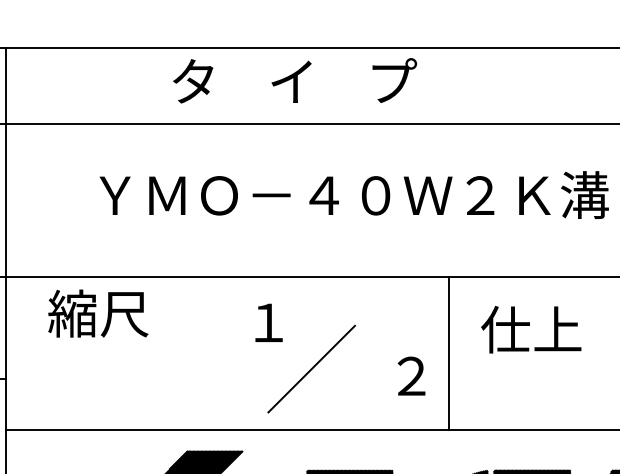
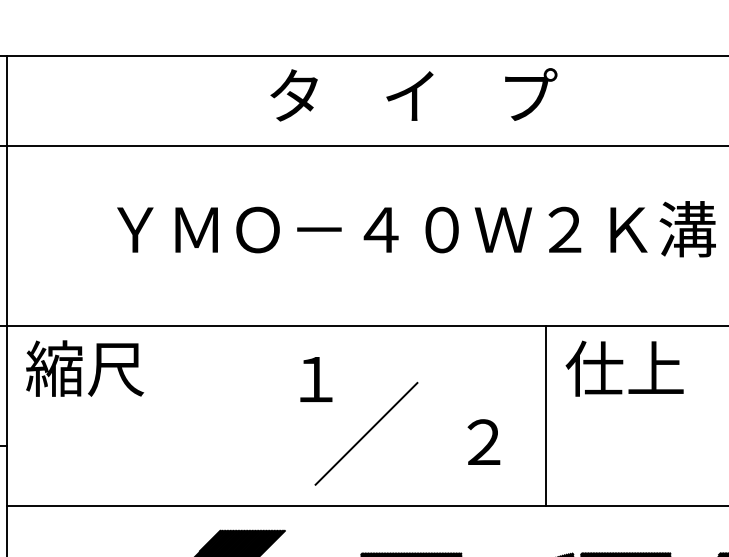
text: (295, 80) -> (414, 94), moved
text: (98, 313) -> (85, 368), moved
text: (531, 329) -> (624, 368), moved
line: (448, 353) -> (546, 415), moved

